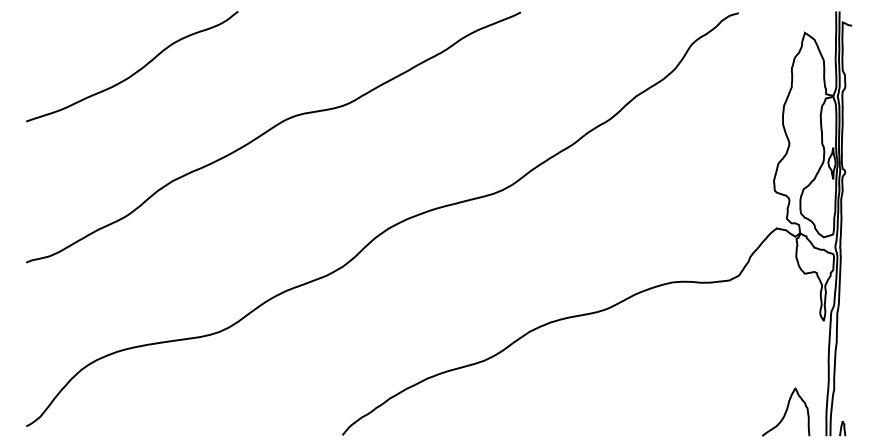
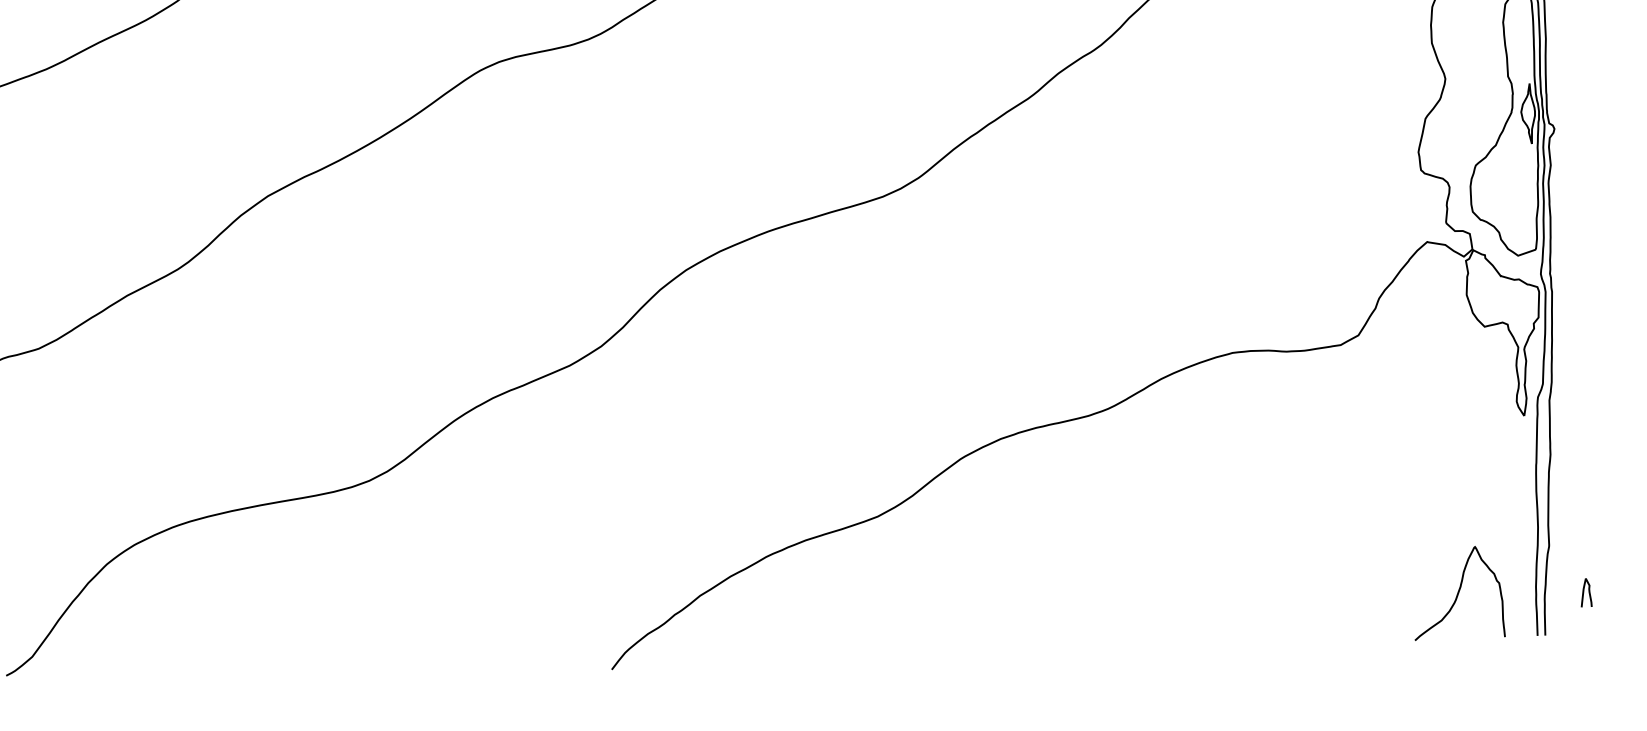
curve: (842, 427) -> (1585, 590), moved

